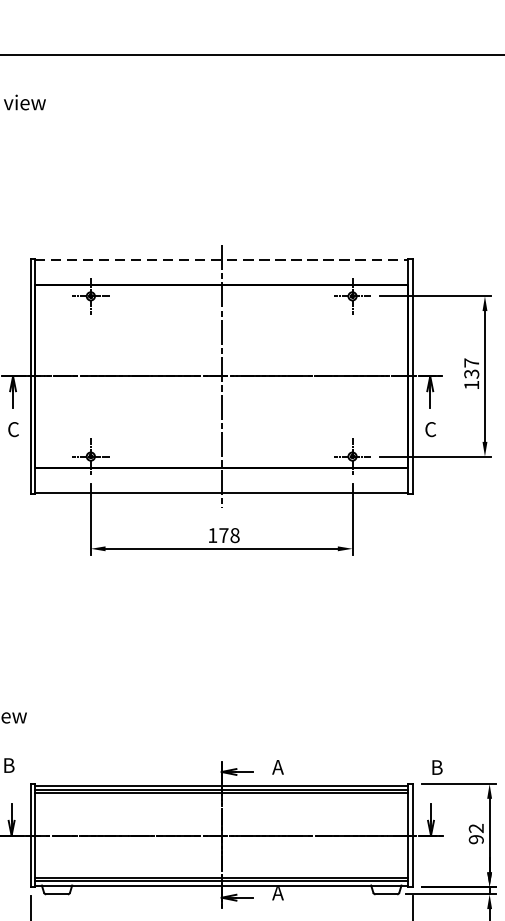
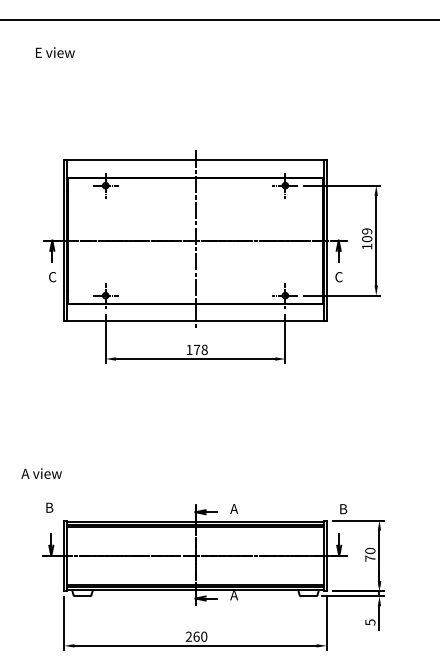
line: (223, 259) -> (196, 160), dashed -> solid
text: (472, 368) -> (367, 235), 137 -> 109
text: (476, 833) -> (370, 554), 92 -> 70

